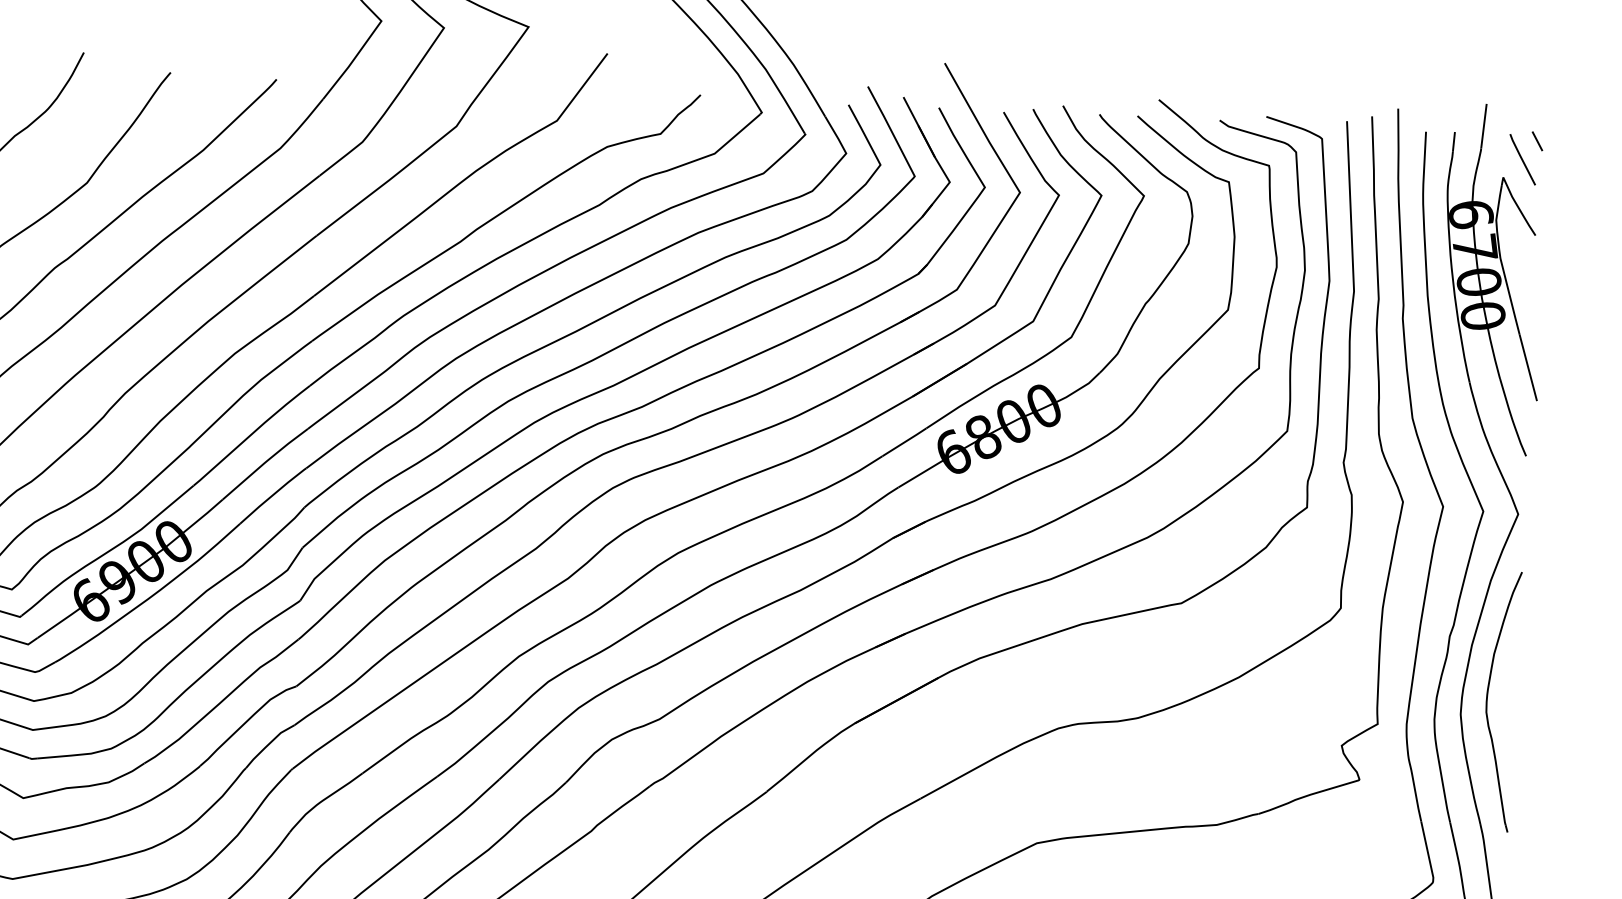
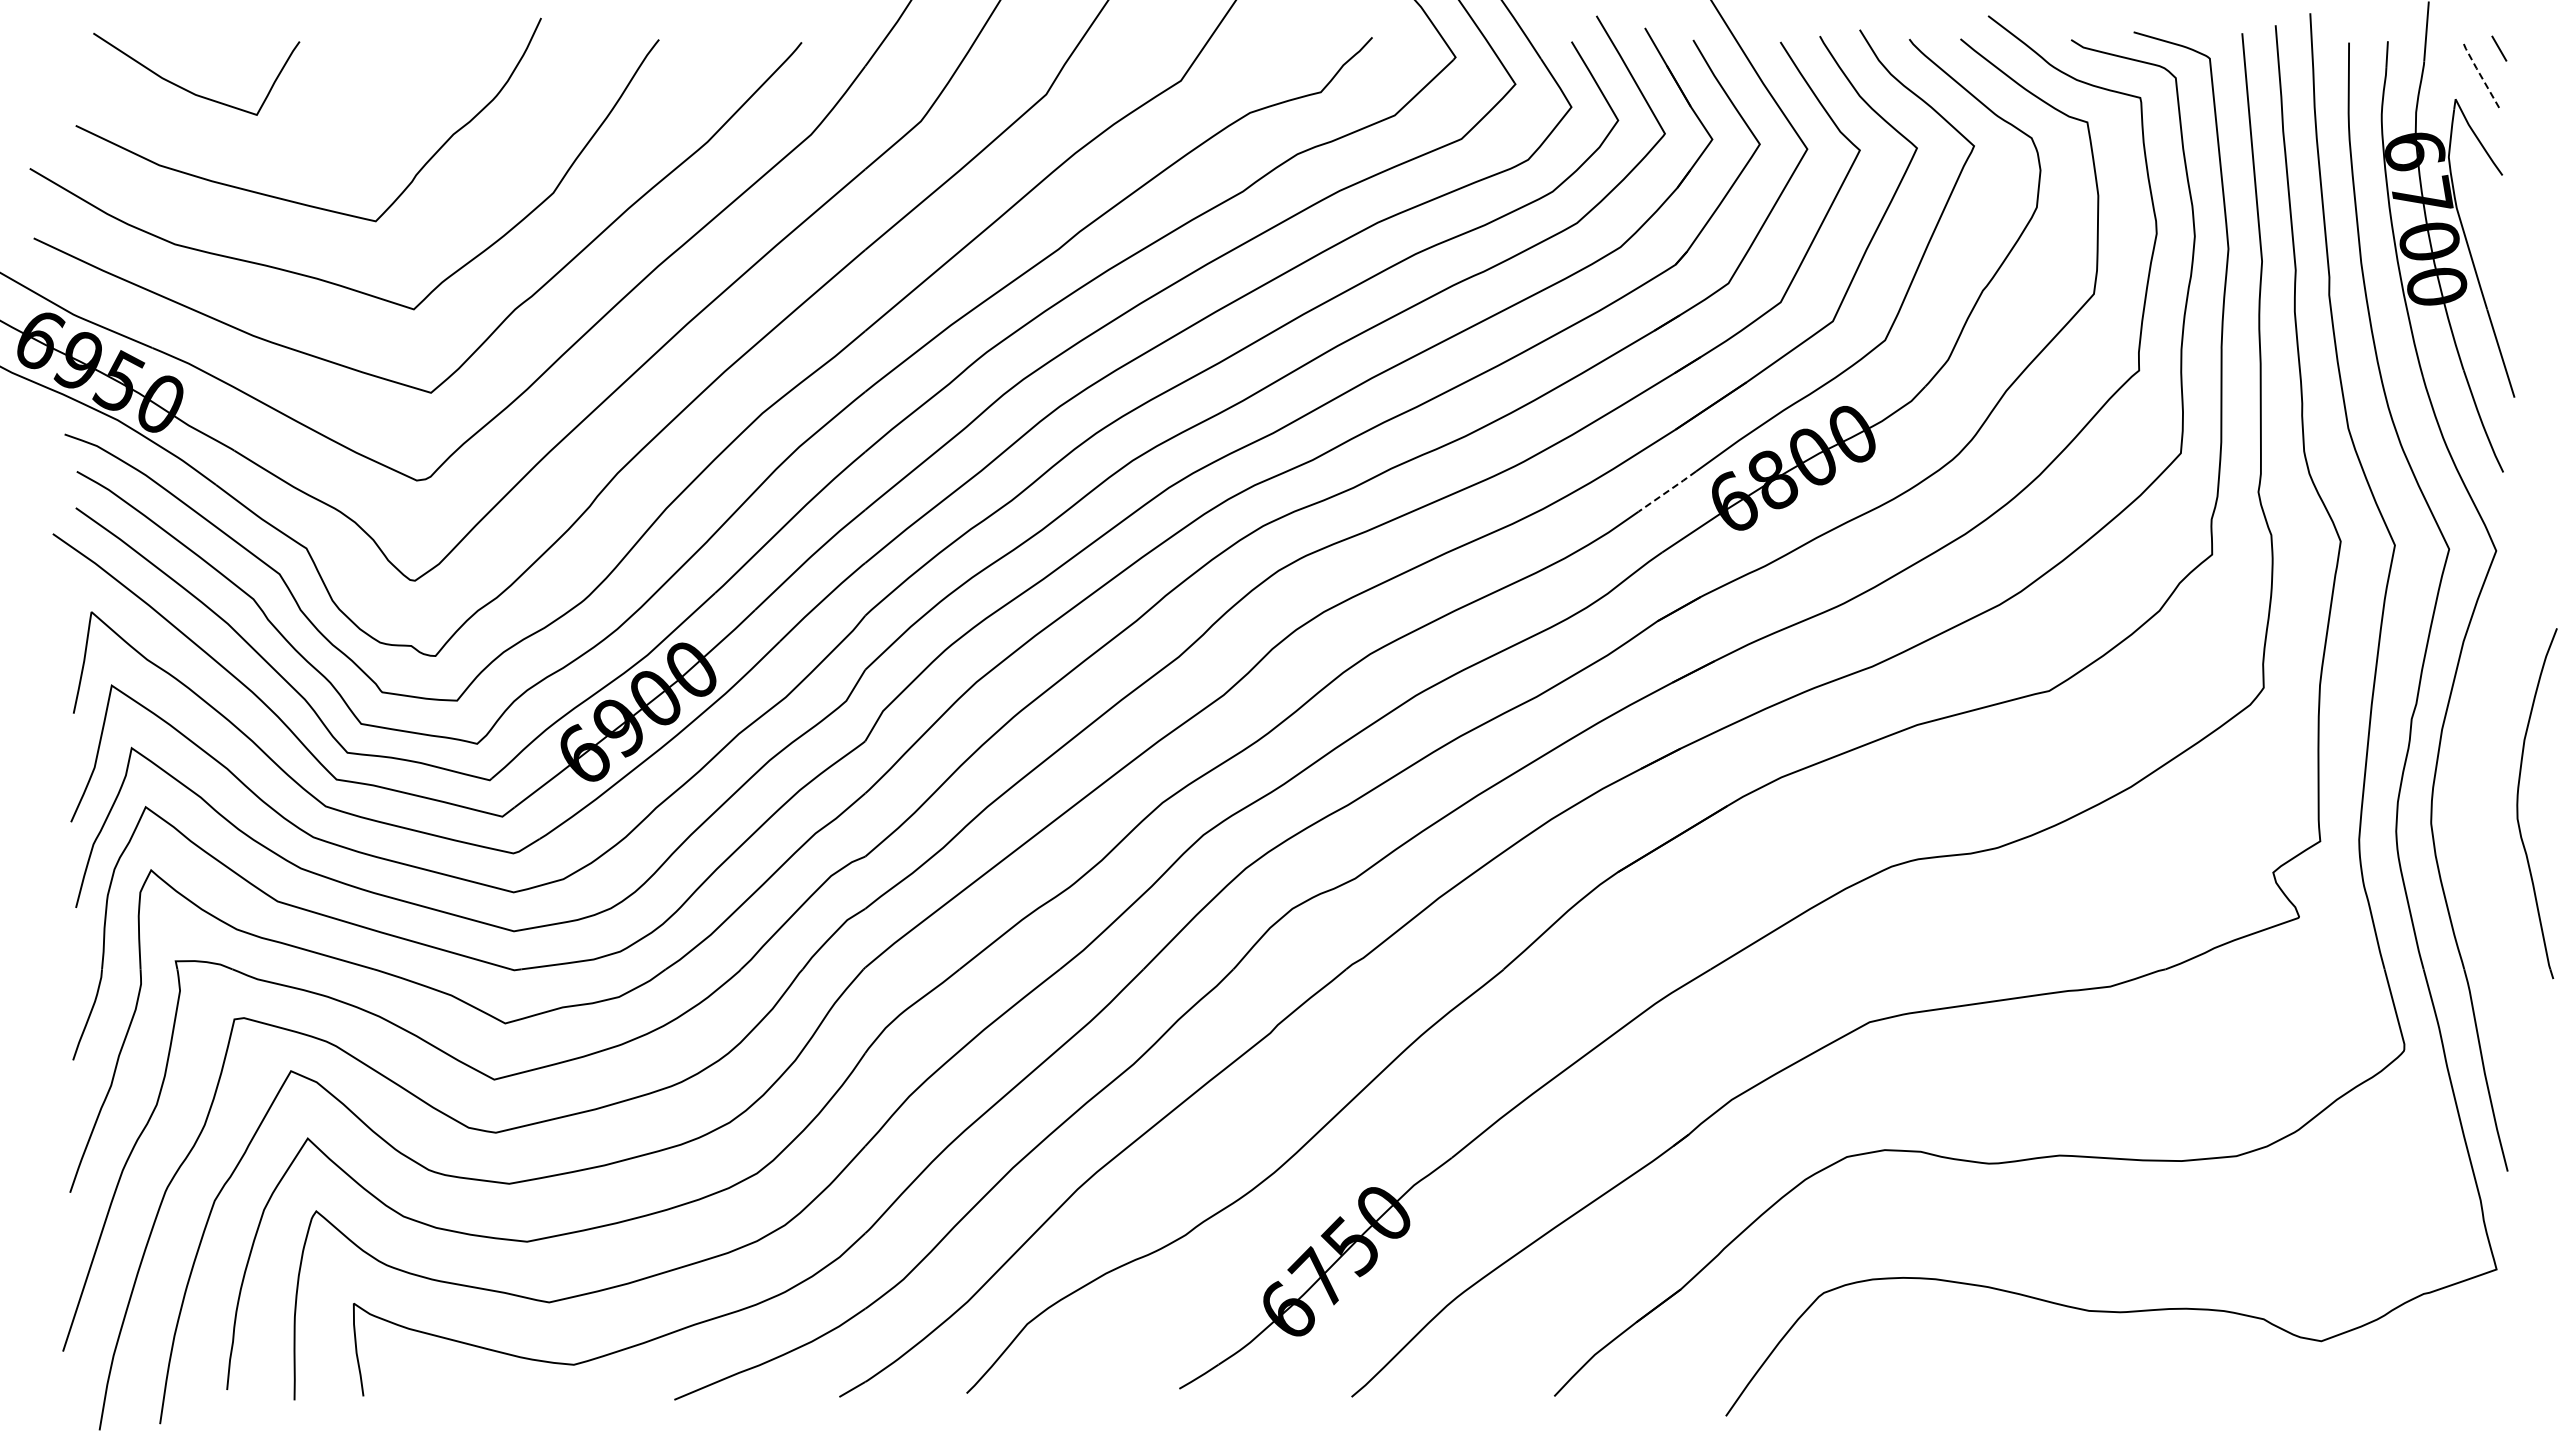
line: (1521, 159) -> (2479, 73), solid -> dashed
line: (904, 442) -> (1667, 491), solid -> dashed
part: (1487, 700) -> (2518, 803), moved

